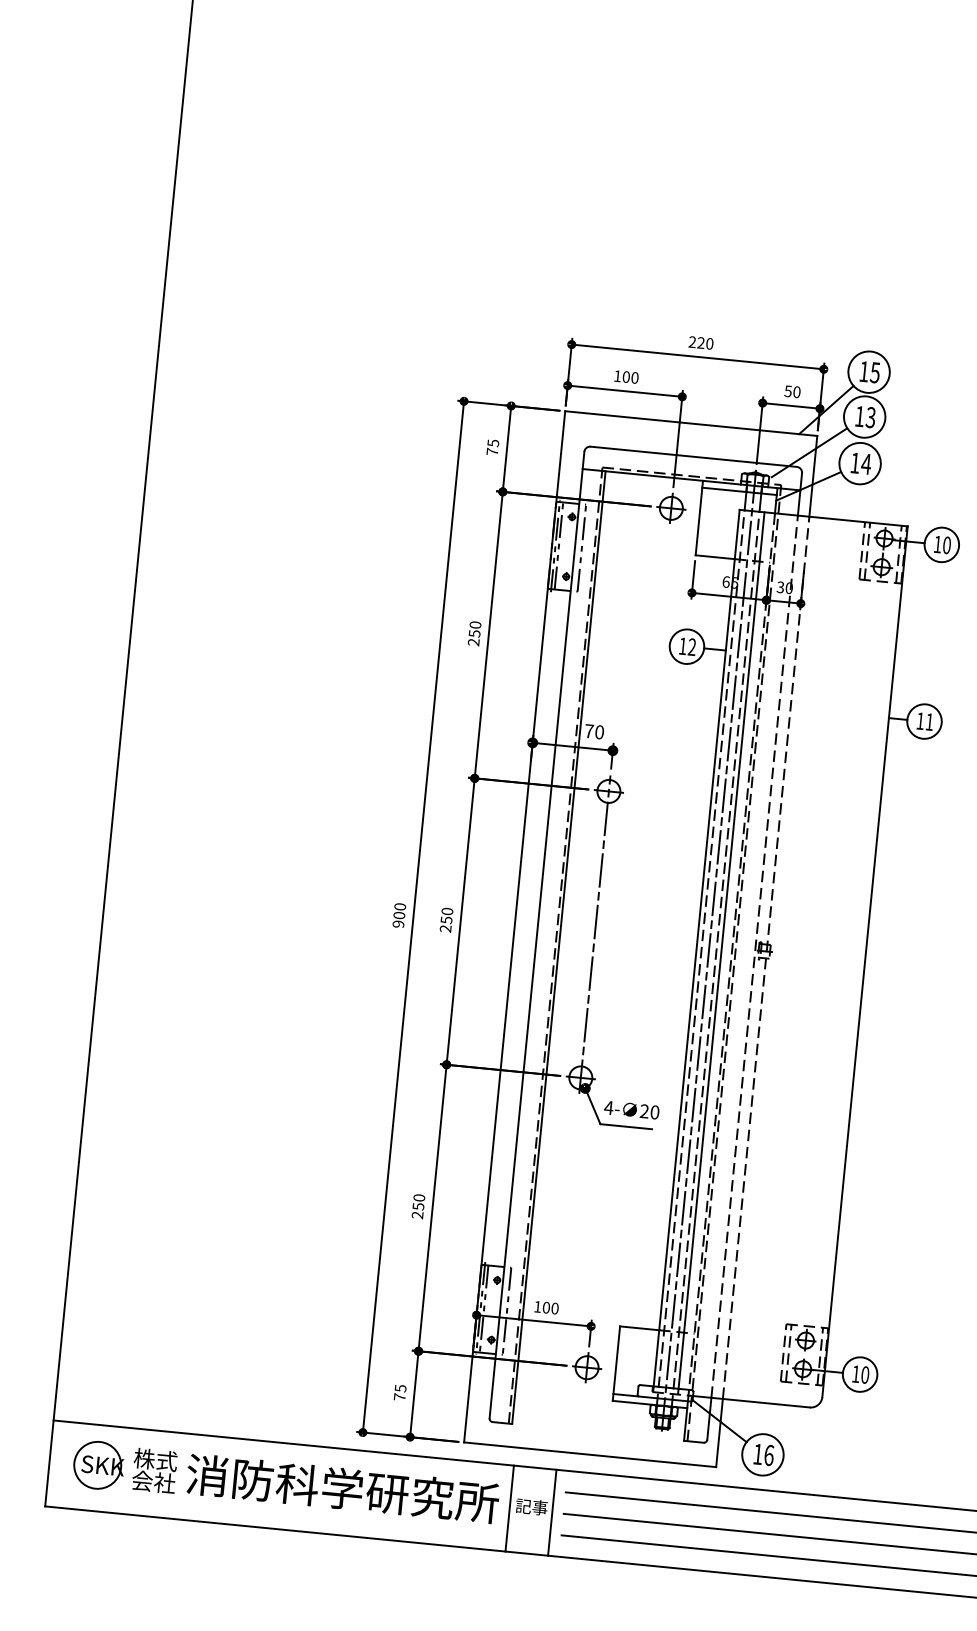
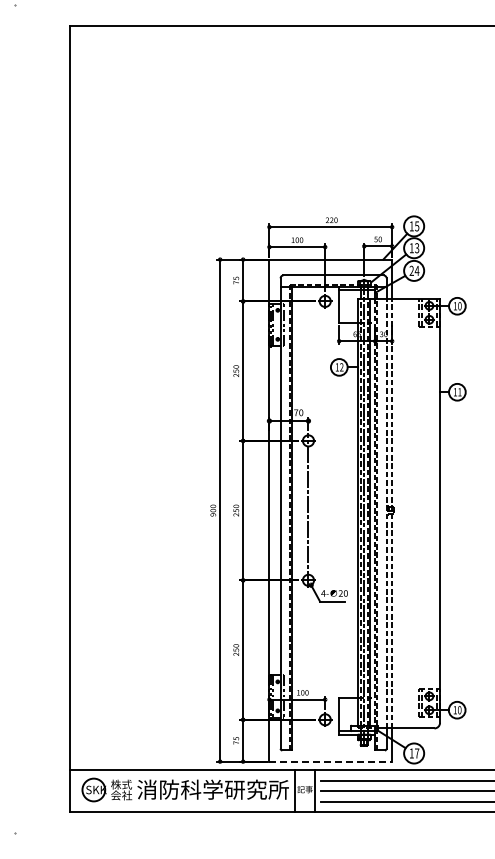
text: (854, 462) -> (411, 270), 14 -> 24
line: (591, 1454) -> (331, 761), solid -> dashed
text: (769, 1455) -> (417, 753), 16 -> 17

